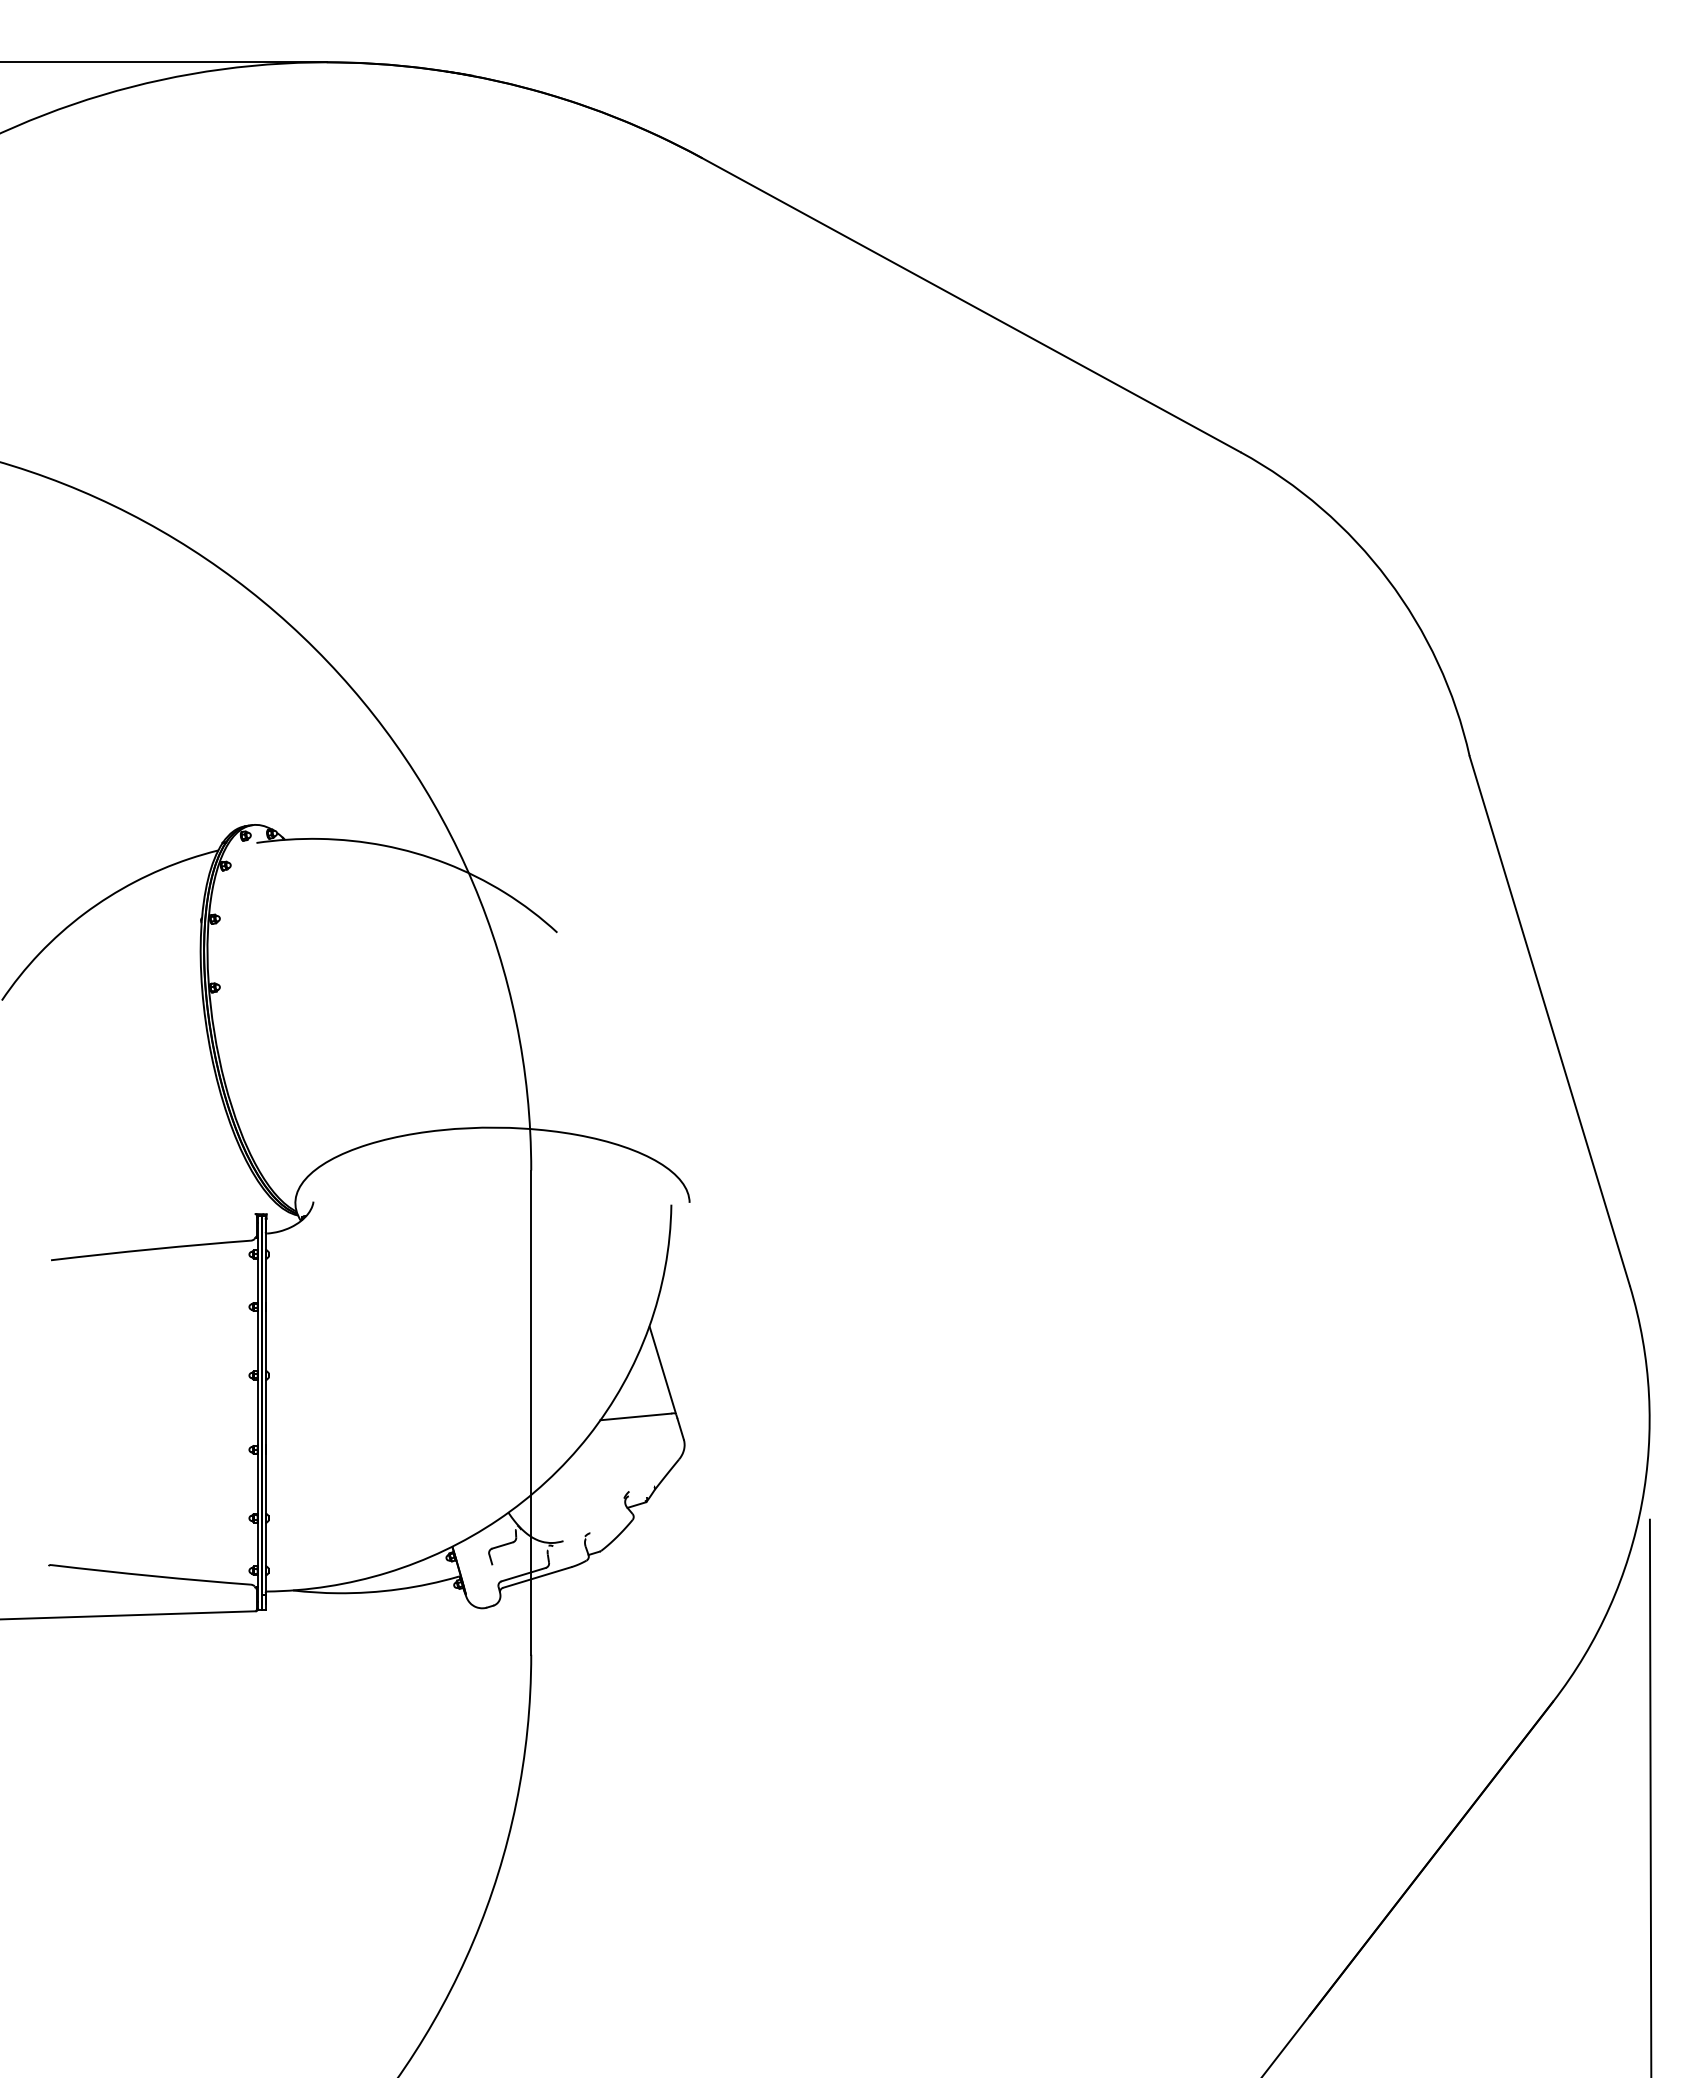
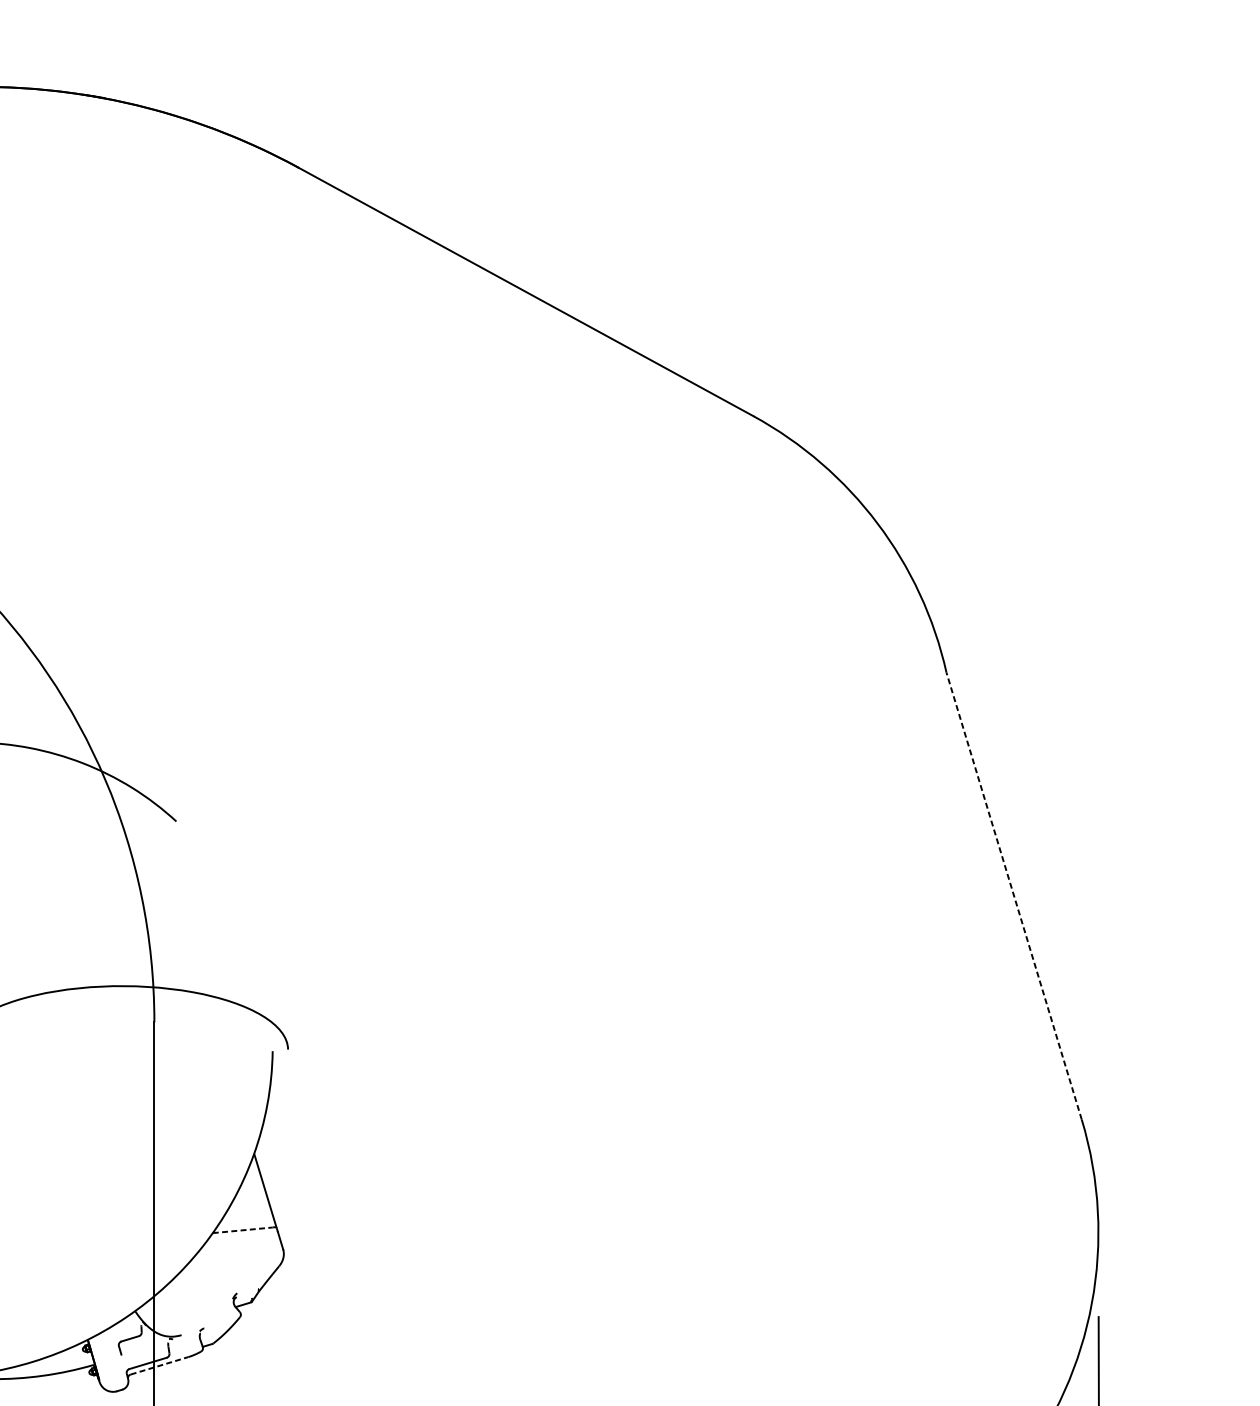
line: (1549, 1021) -> (1013, 896), solid -> dashed
line: (635, 1416) -> (242, 1229), solid -> dashed
line: (537, 1577) -> (159, 1365), solid -> dashed

